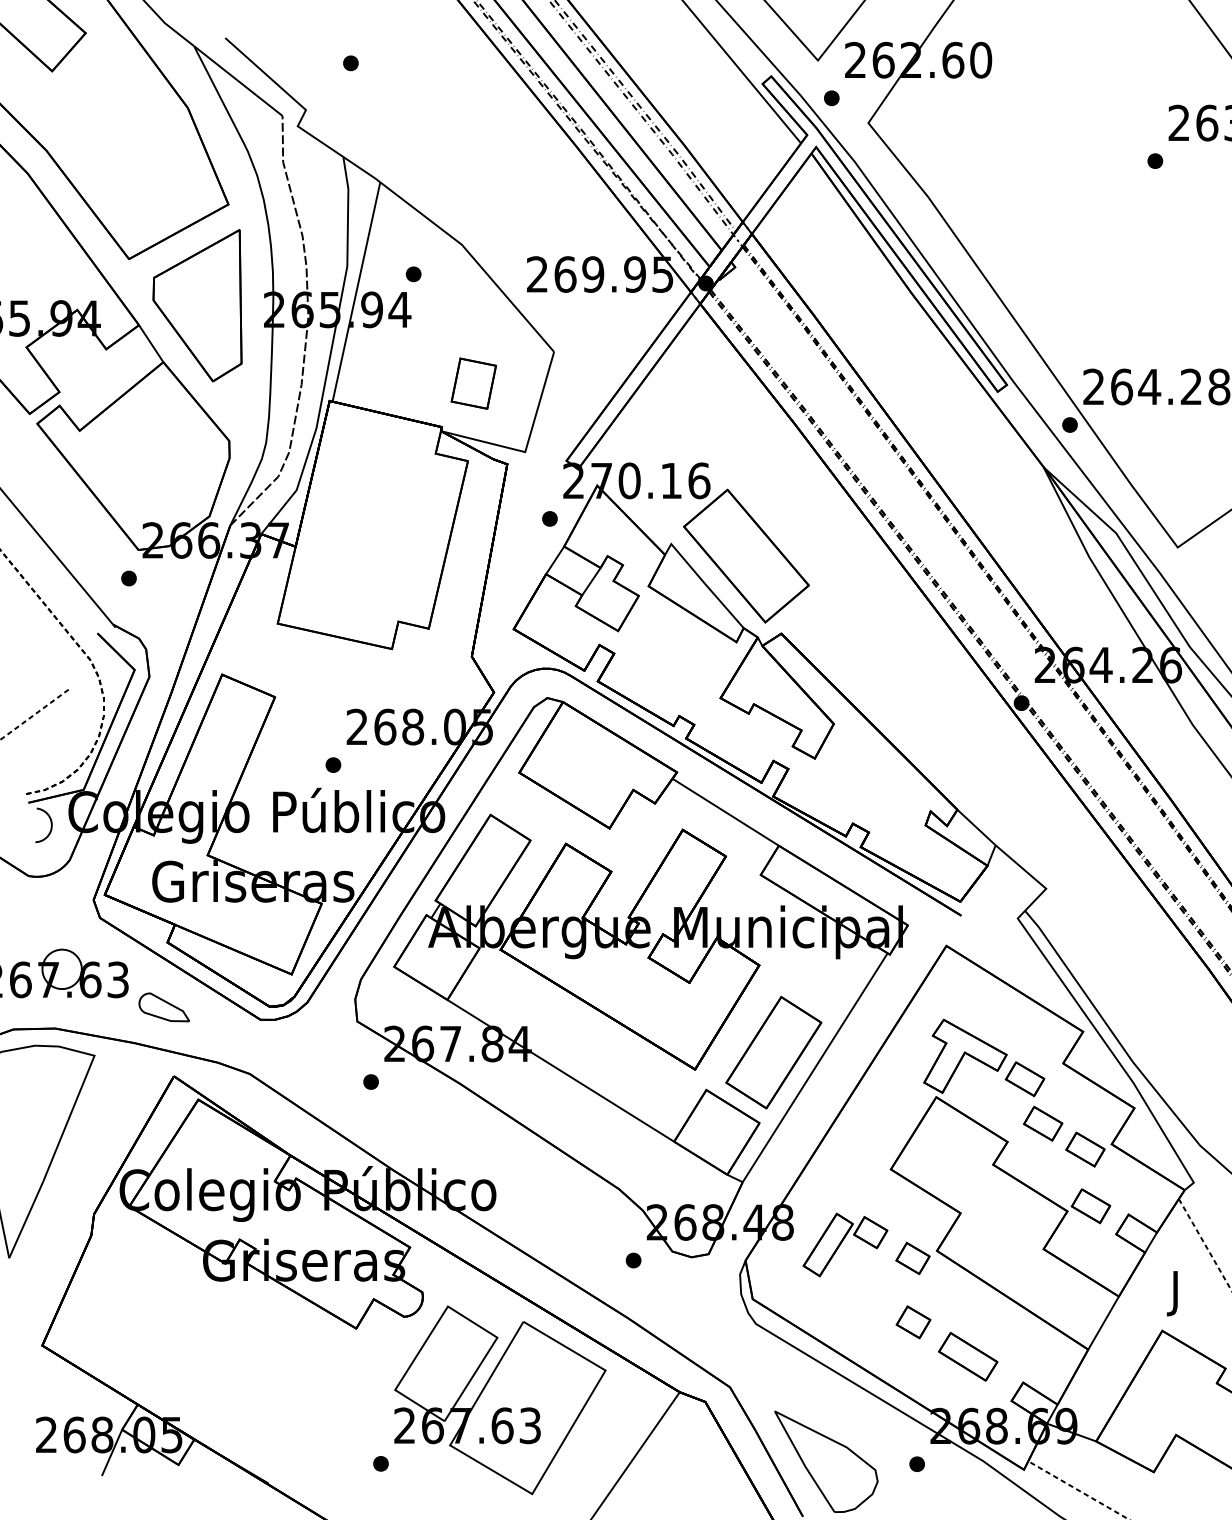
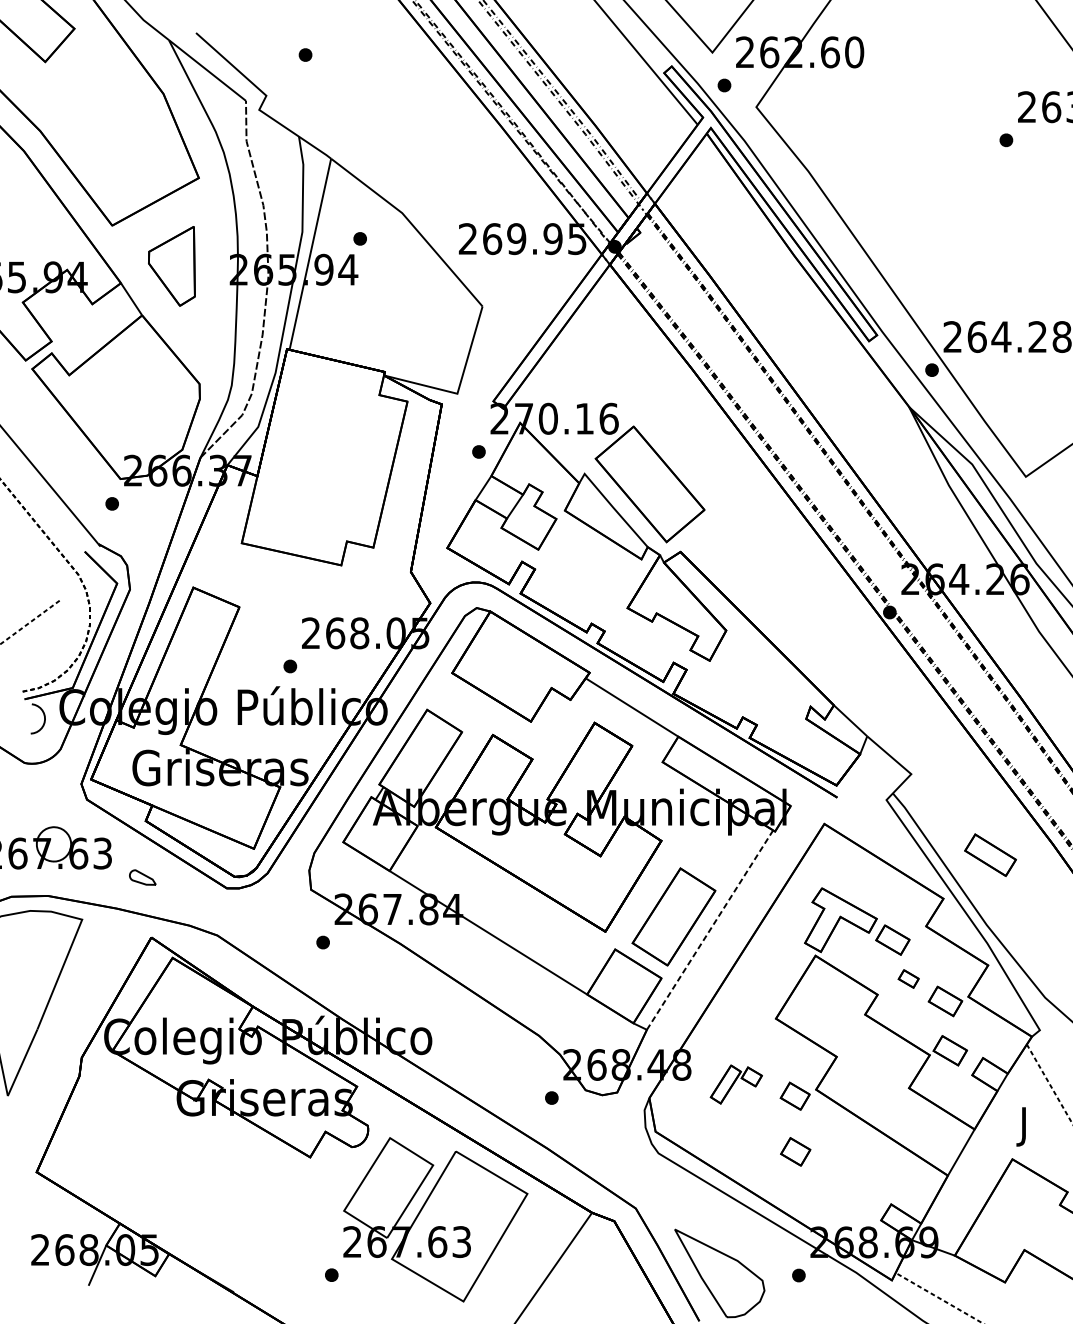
part: (197, 305) -> (171, 266), size x0.6
part: (473, 383) -> (412, 333), removed
part: (163, 1007) -> (142, 877), size x0.6
line: (814, 1068) -> (709, 930), solid -> dashed
part: (1043, 1123) -> (908, 978), size x0.6
part: (845, 1244) -> (736, 1084), size x0.7
part: (968, 1356) -> (990, 854), moved

